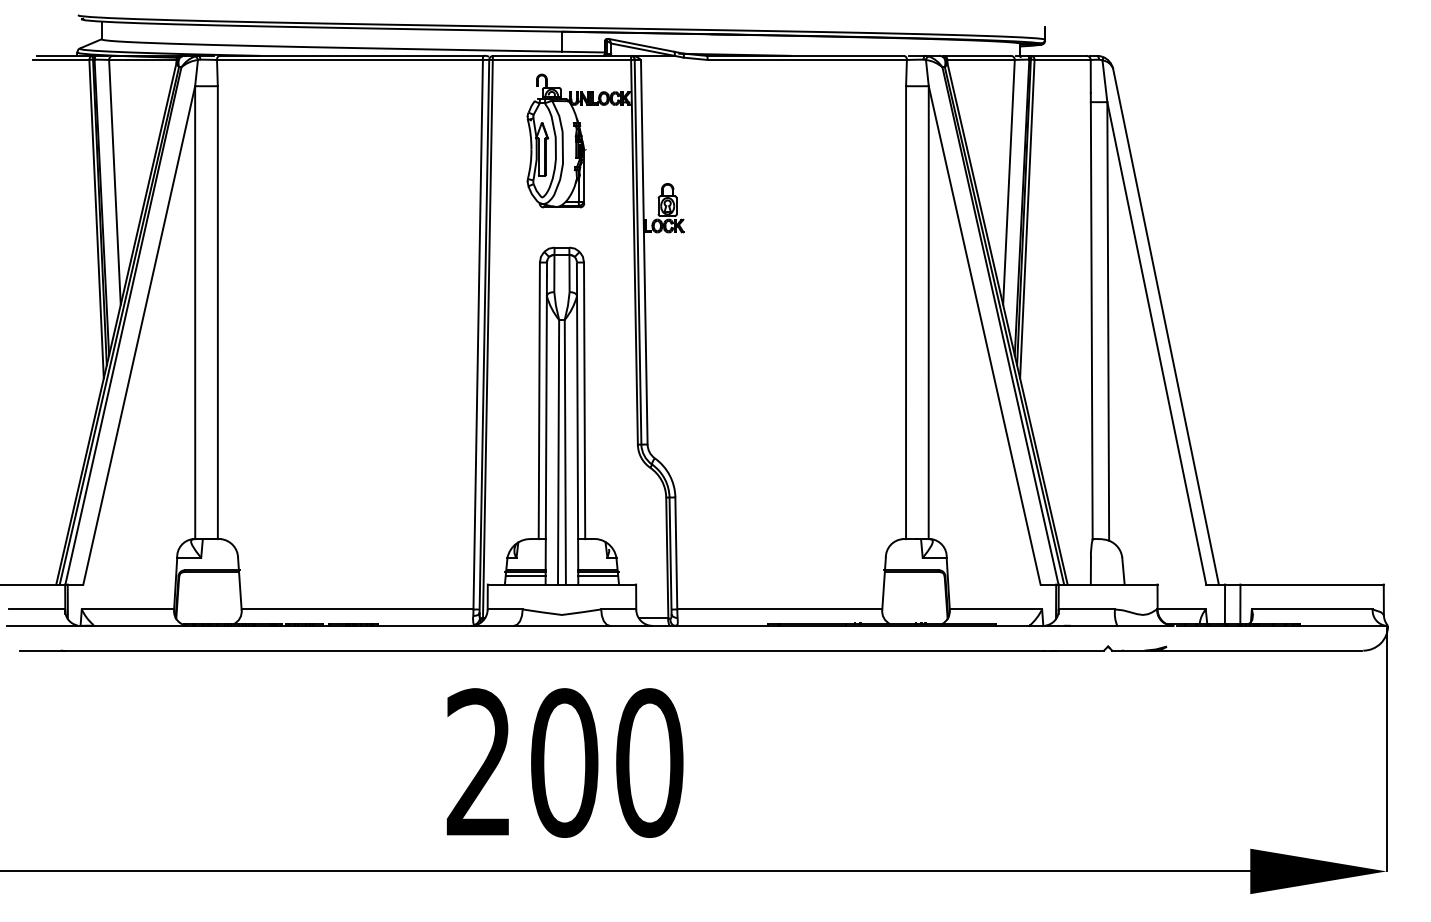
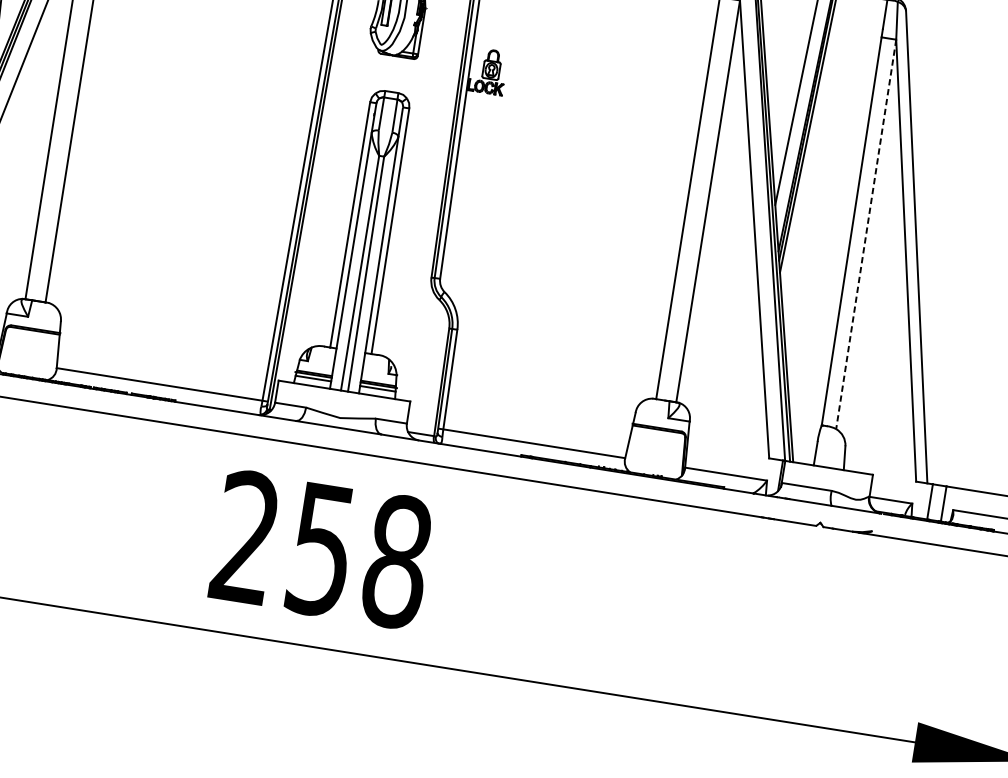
line: (1108, 321) -> (866, 234), solid -> dashed
text: (607, 762) -> (359, 555), 200 -> 258

